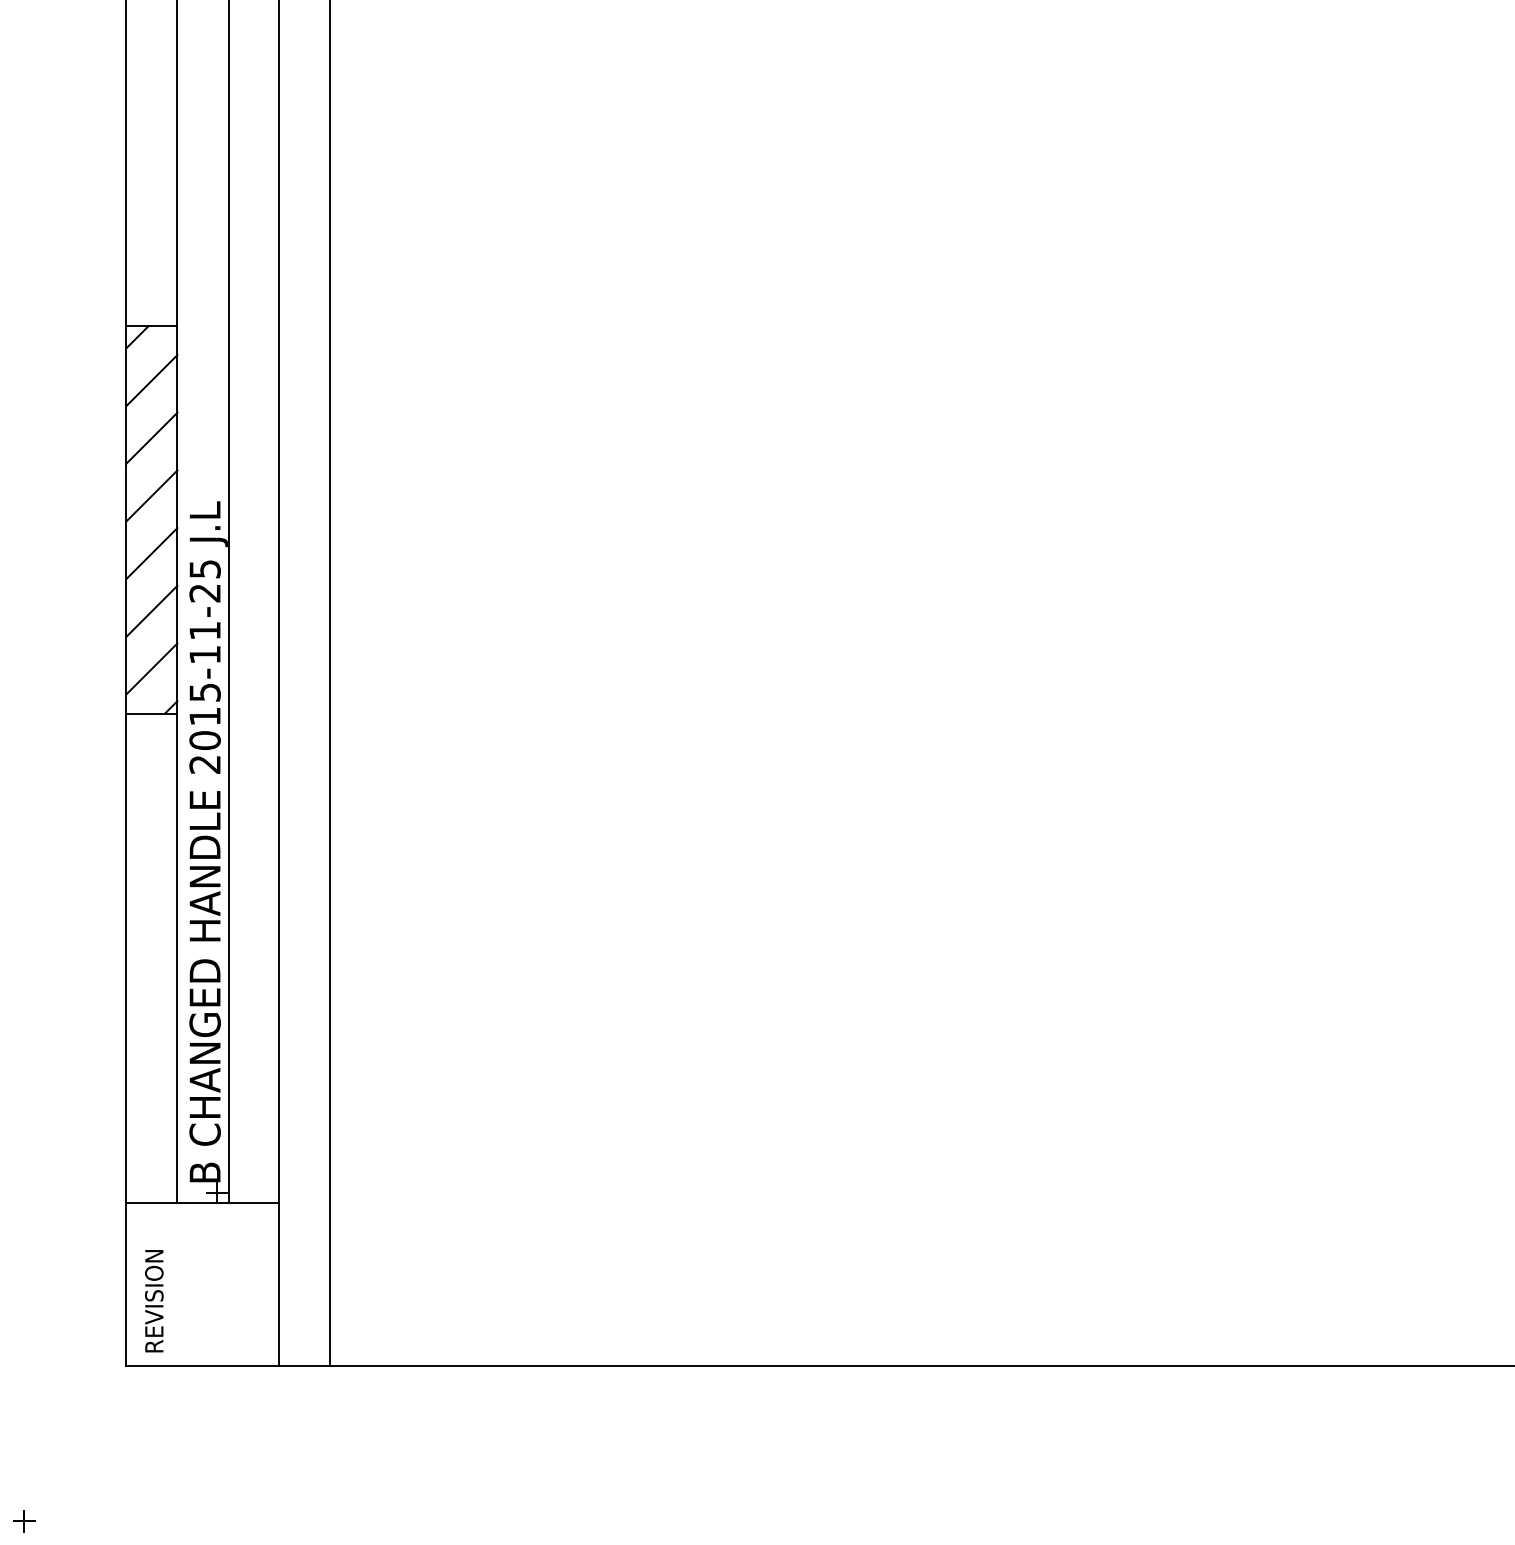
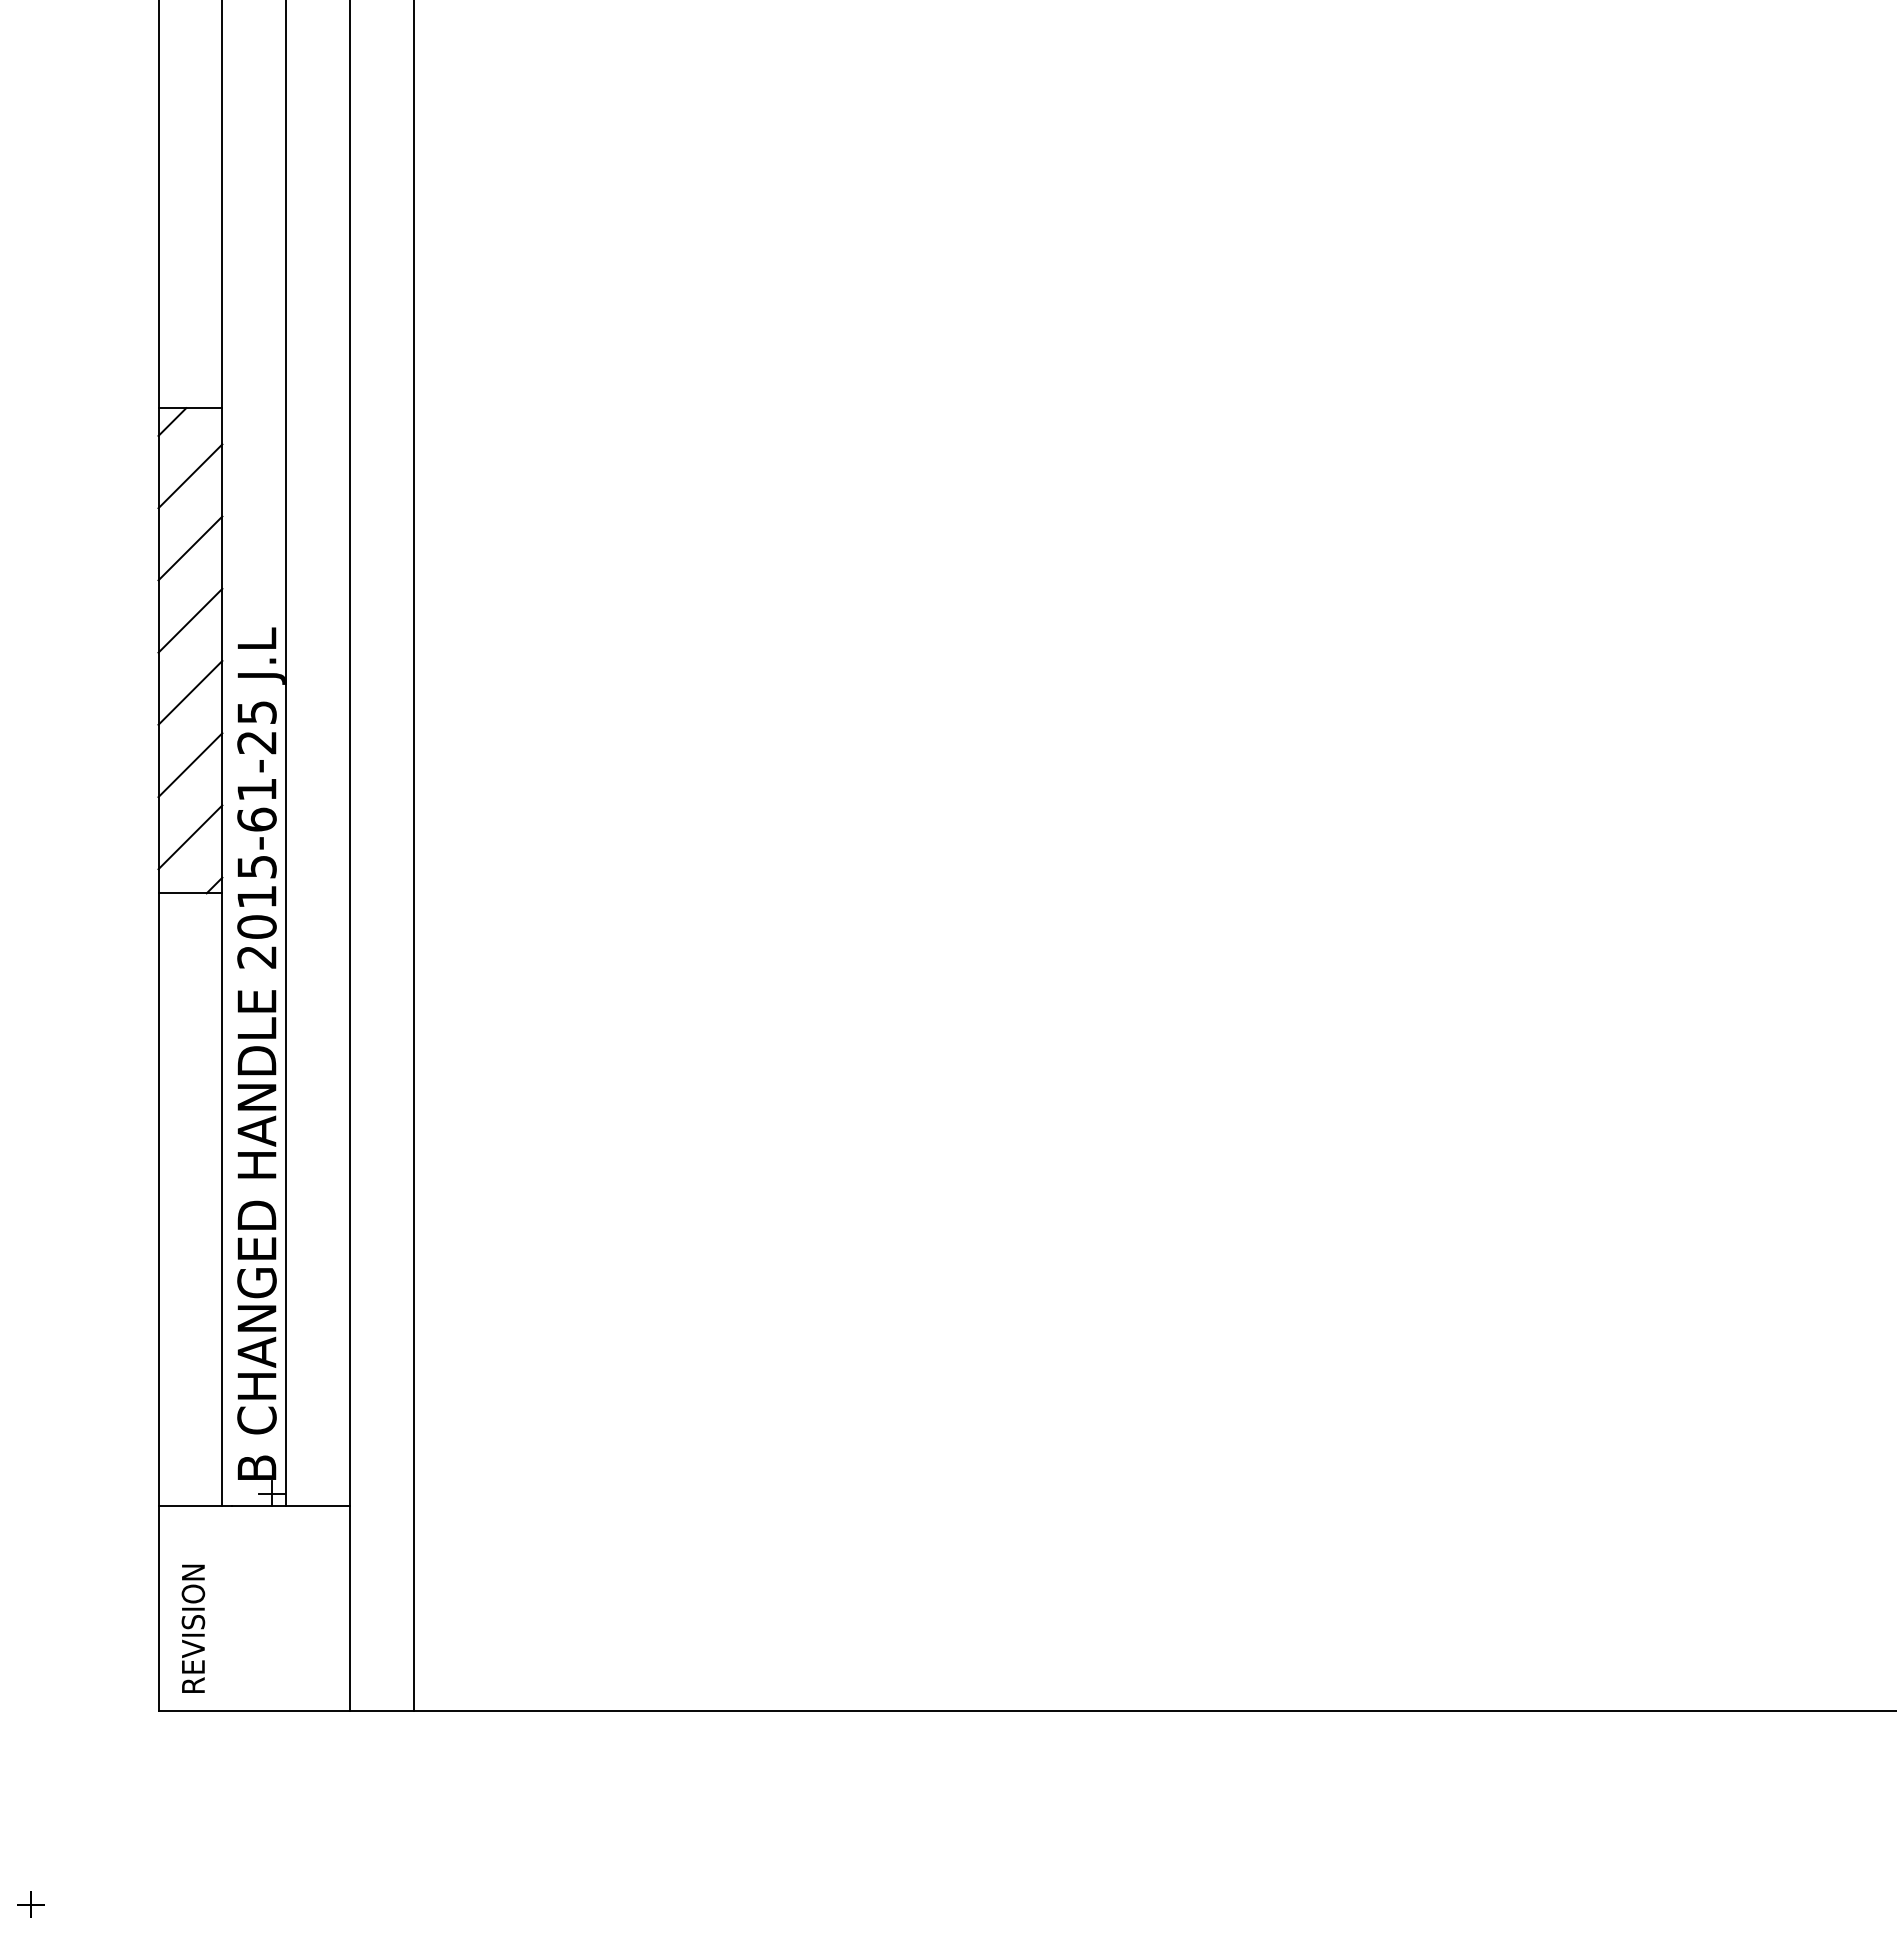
text: (204, 654) -> (256, 819), 2015-11-25 -> 2015-61-25

